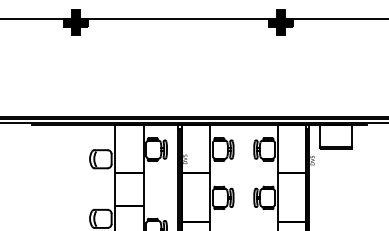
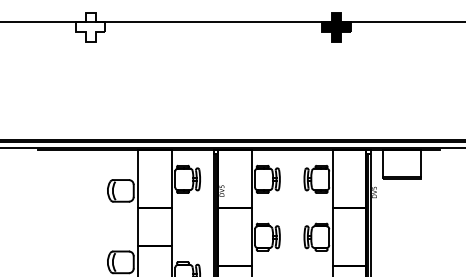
fill: (75, 22) -> (90, 27), removed

